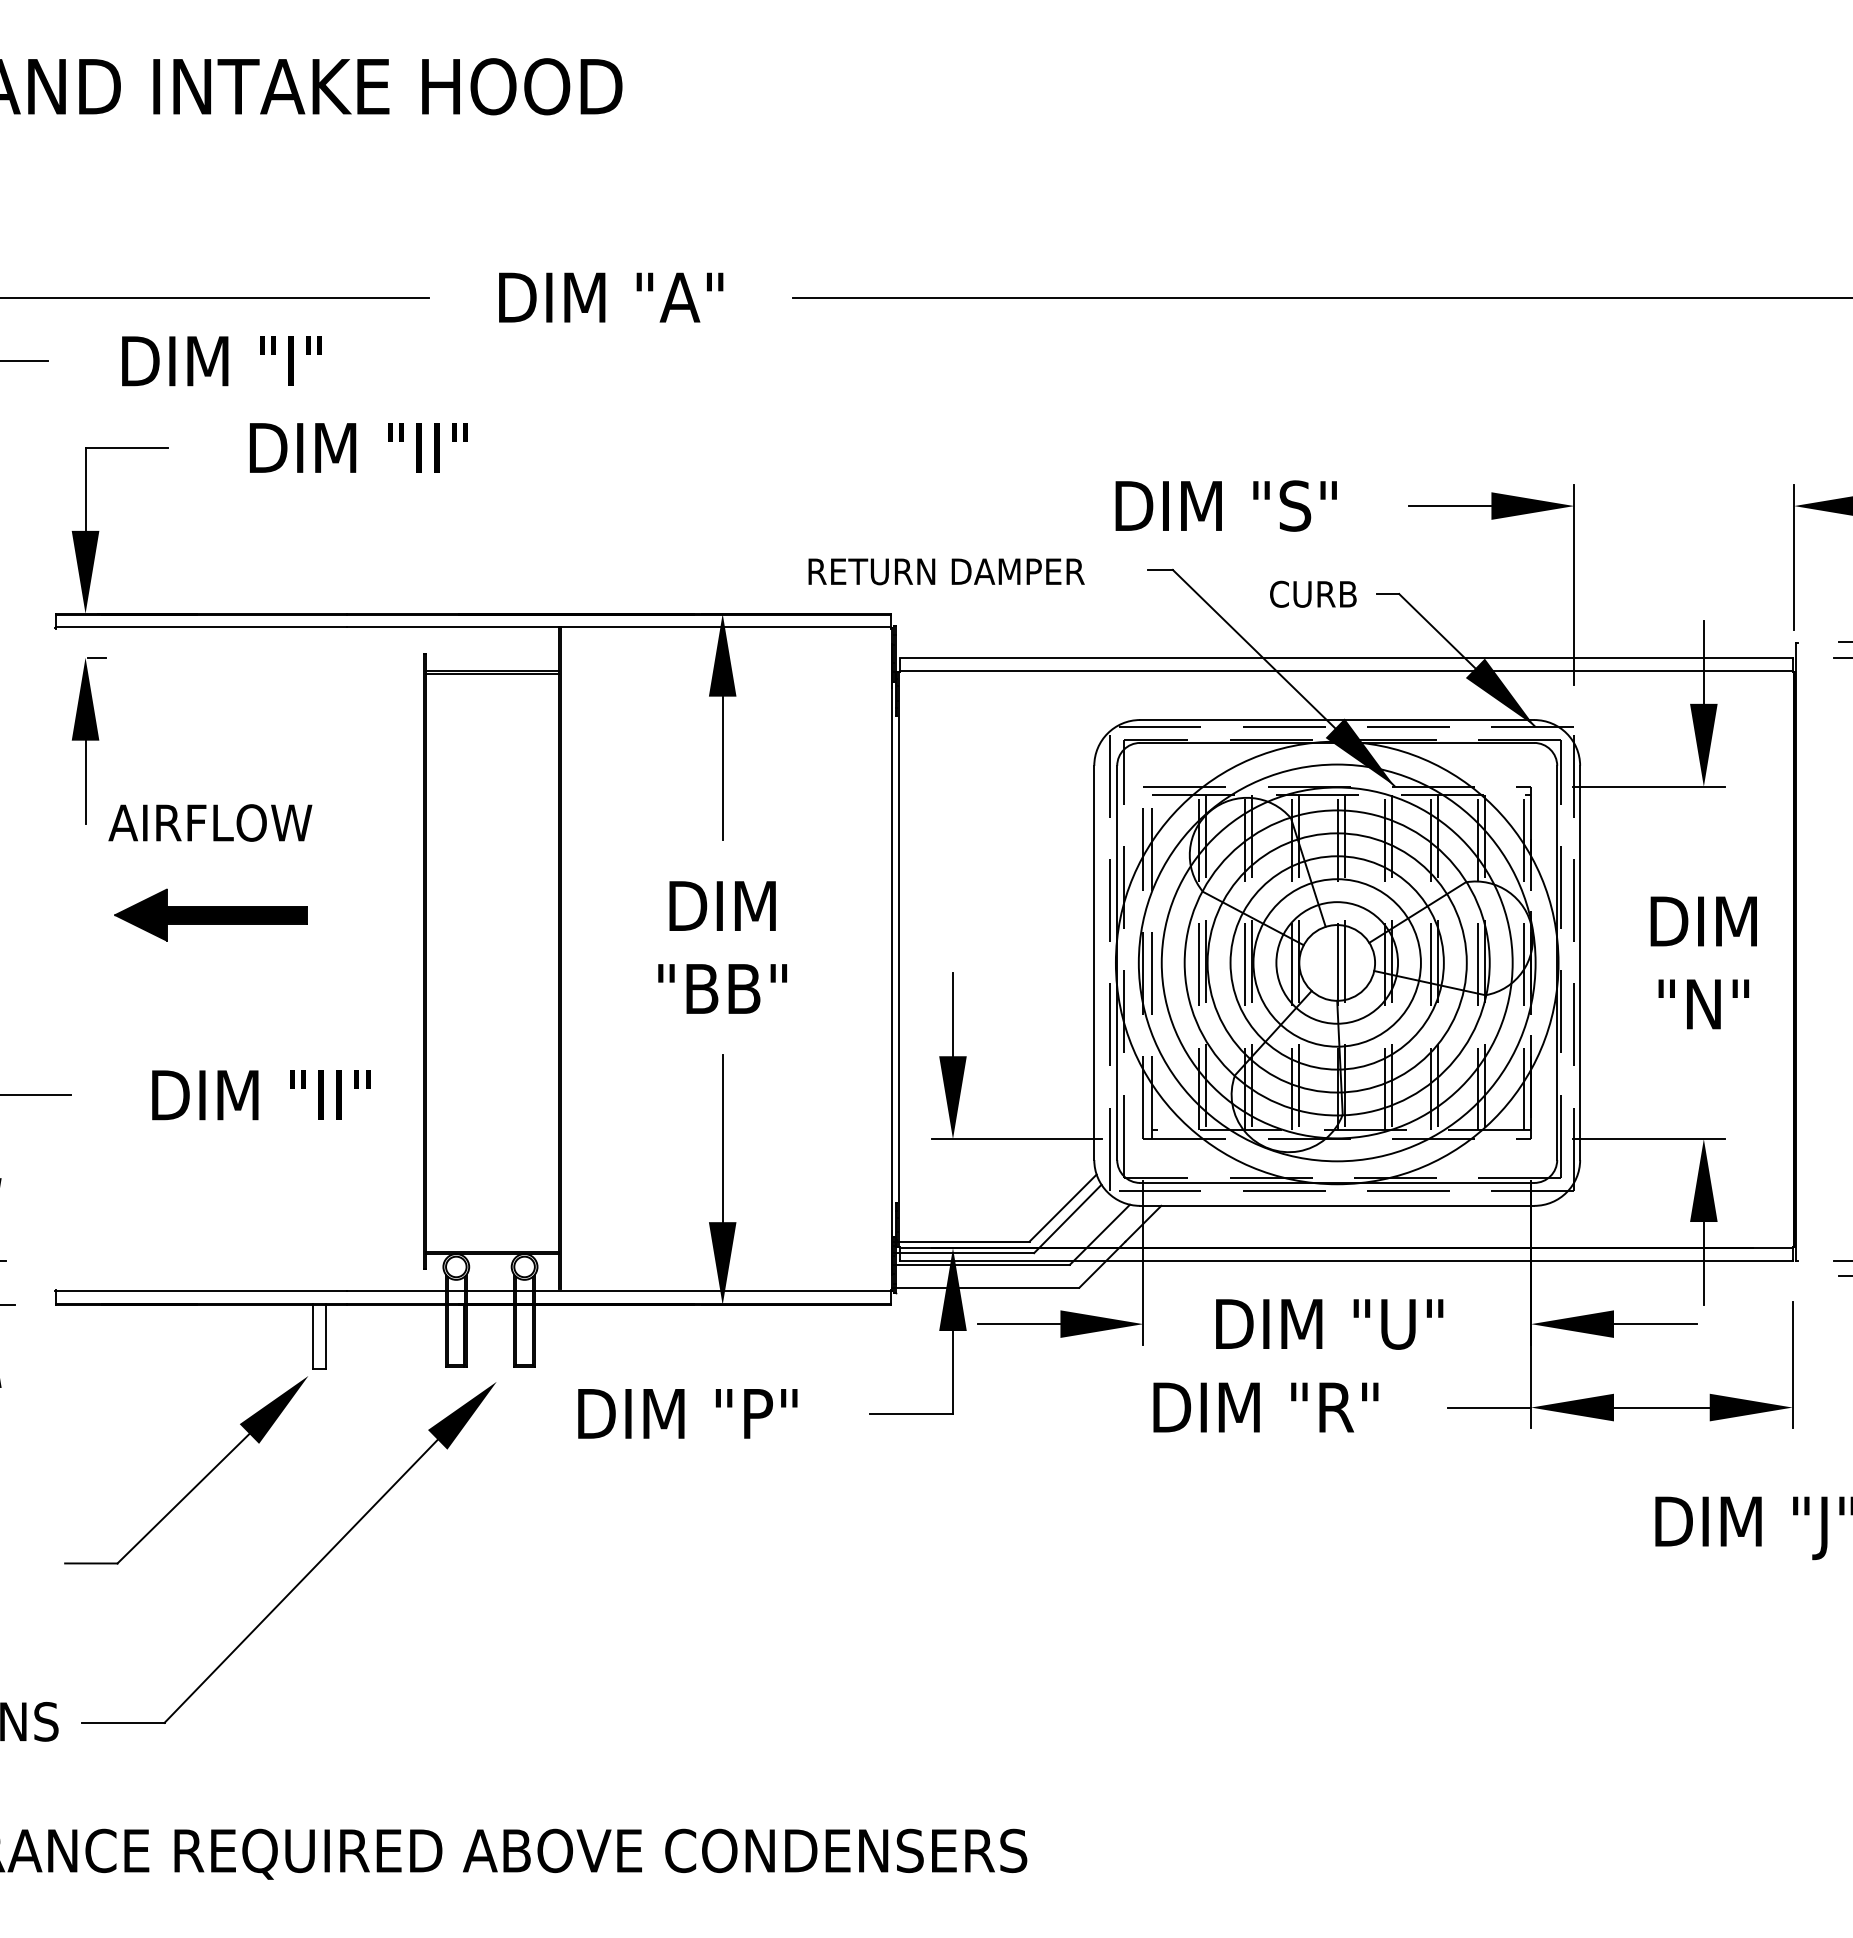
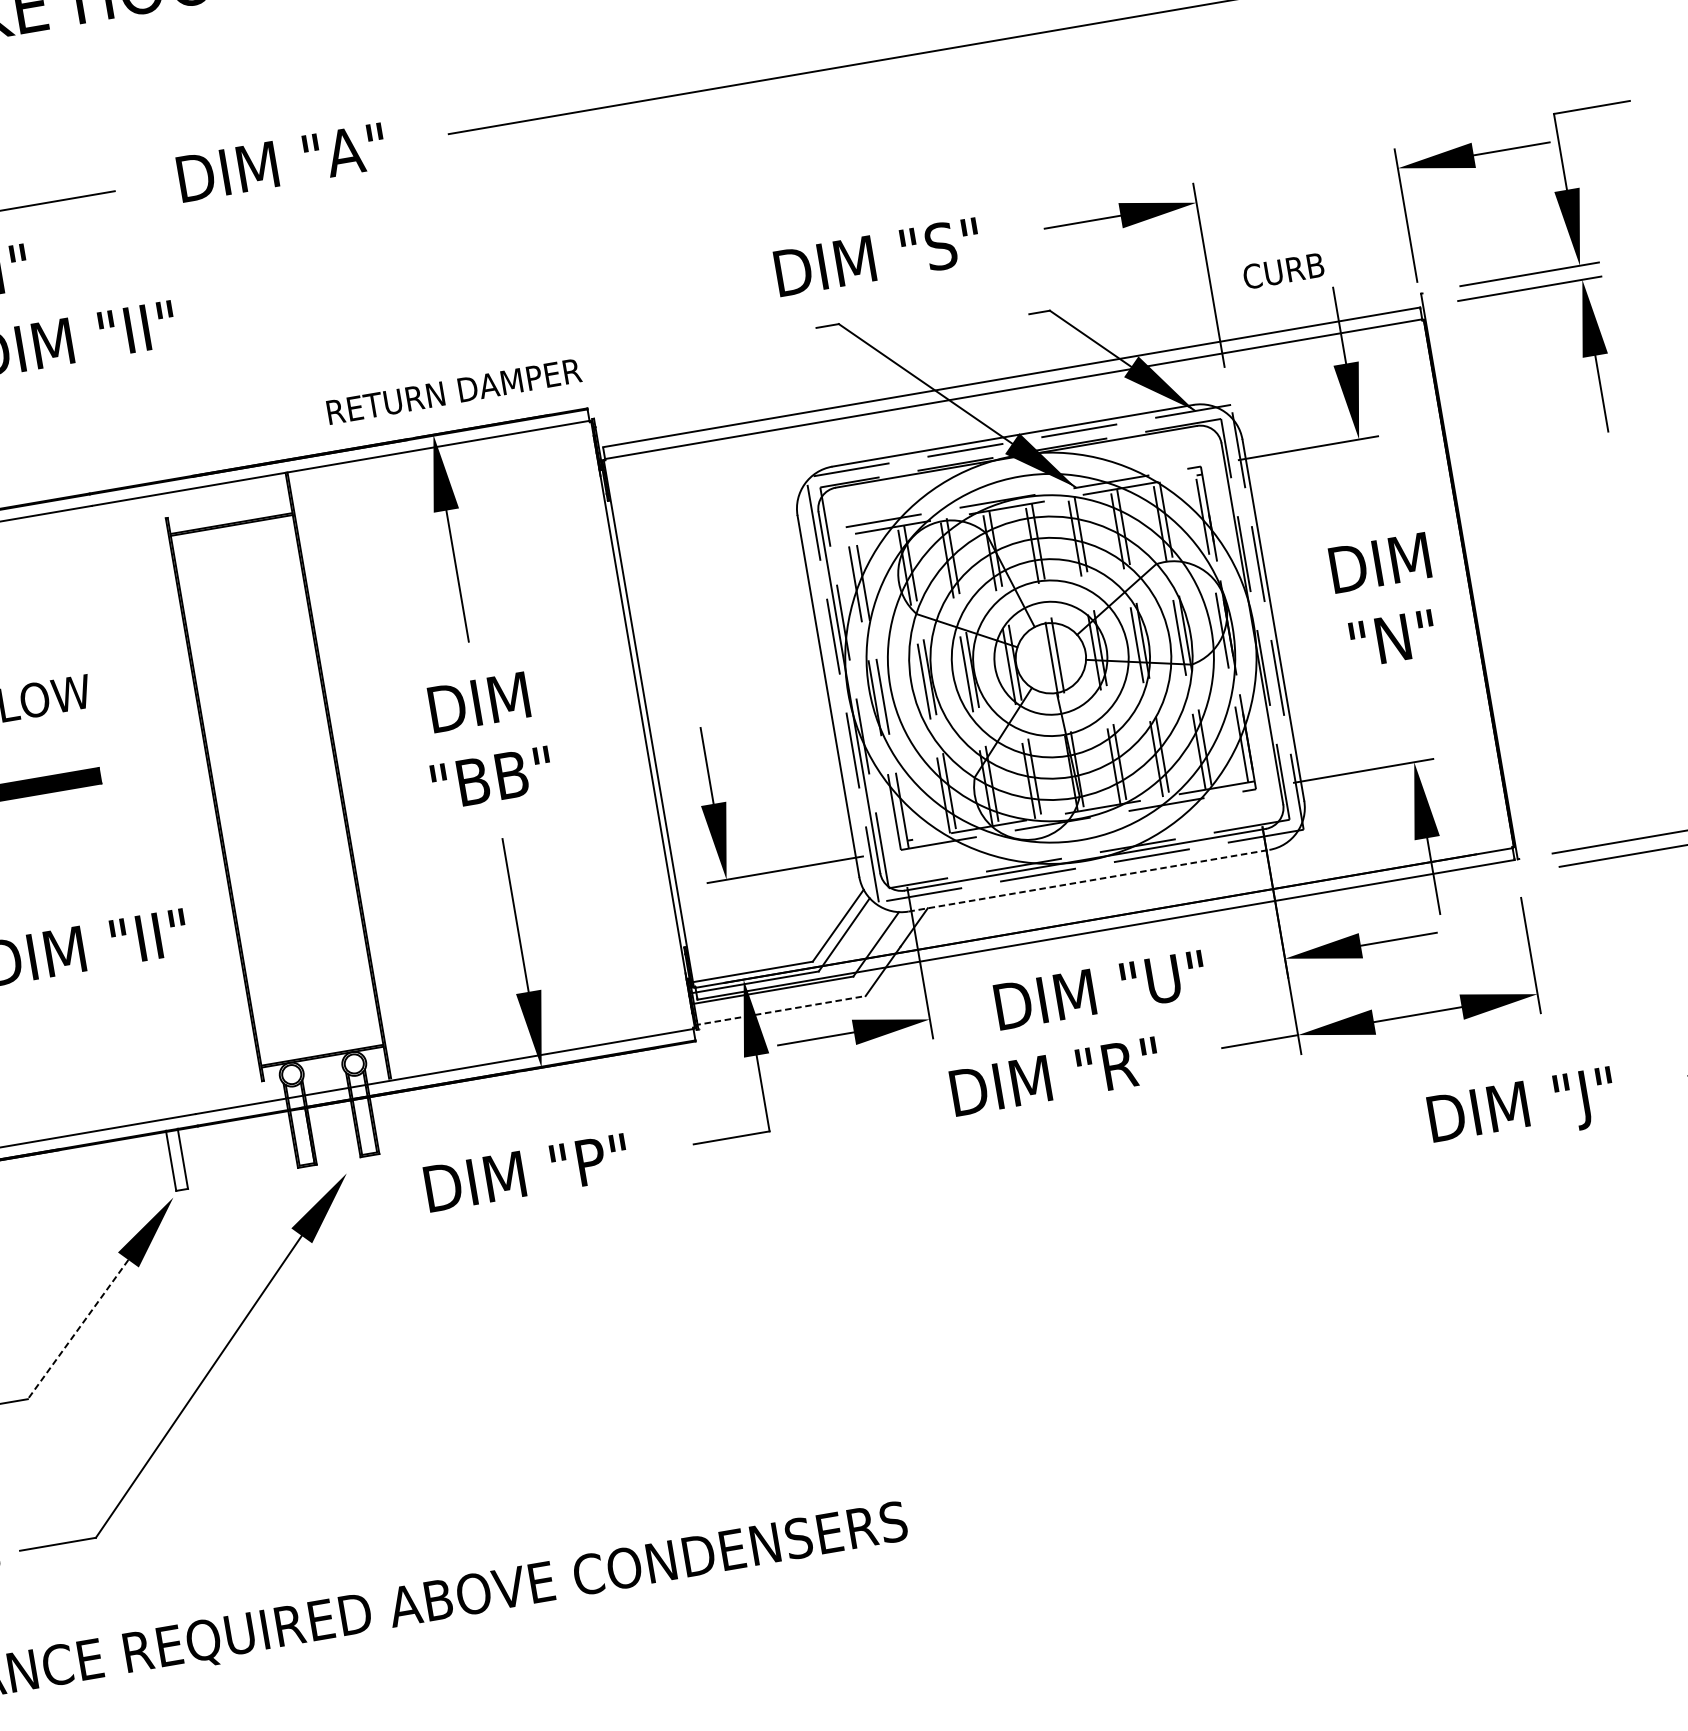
text: (946, 571) -> (454, 391), moved
text: (1313, 593) -> (1283, 270), moved
line: (1337, 1205) -> (1089, 880), solid -> dashed
line: (986, 1287) -> (780, 1010), solid -> dashed
line: (183, 1499) -> (78, 1330), solid -> dashed

